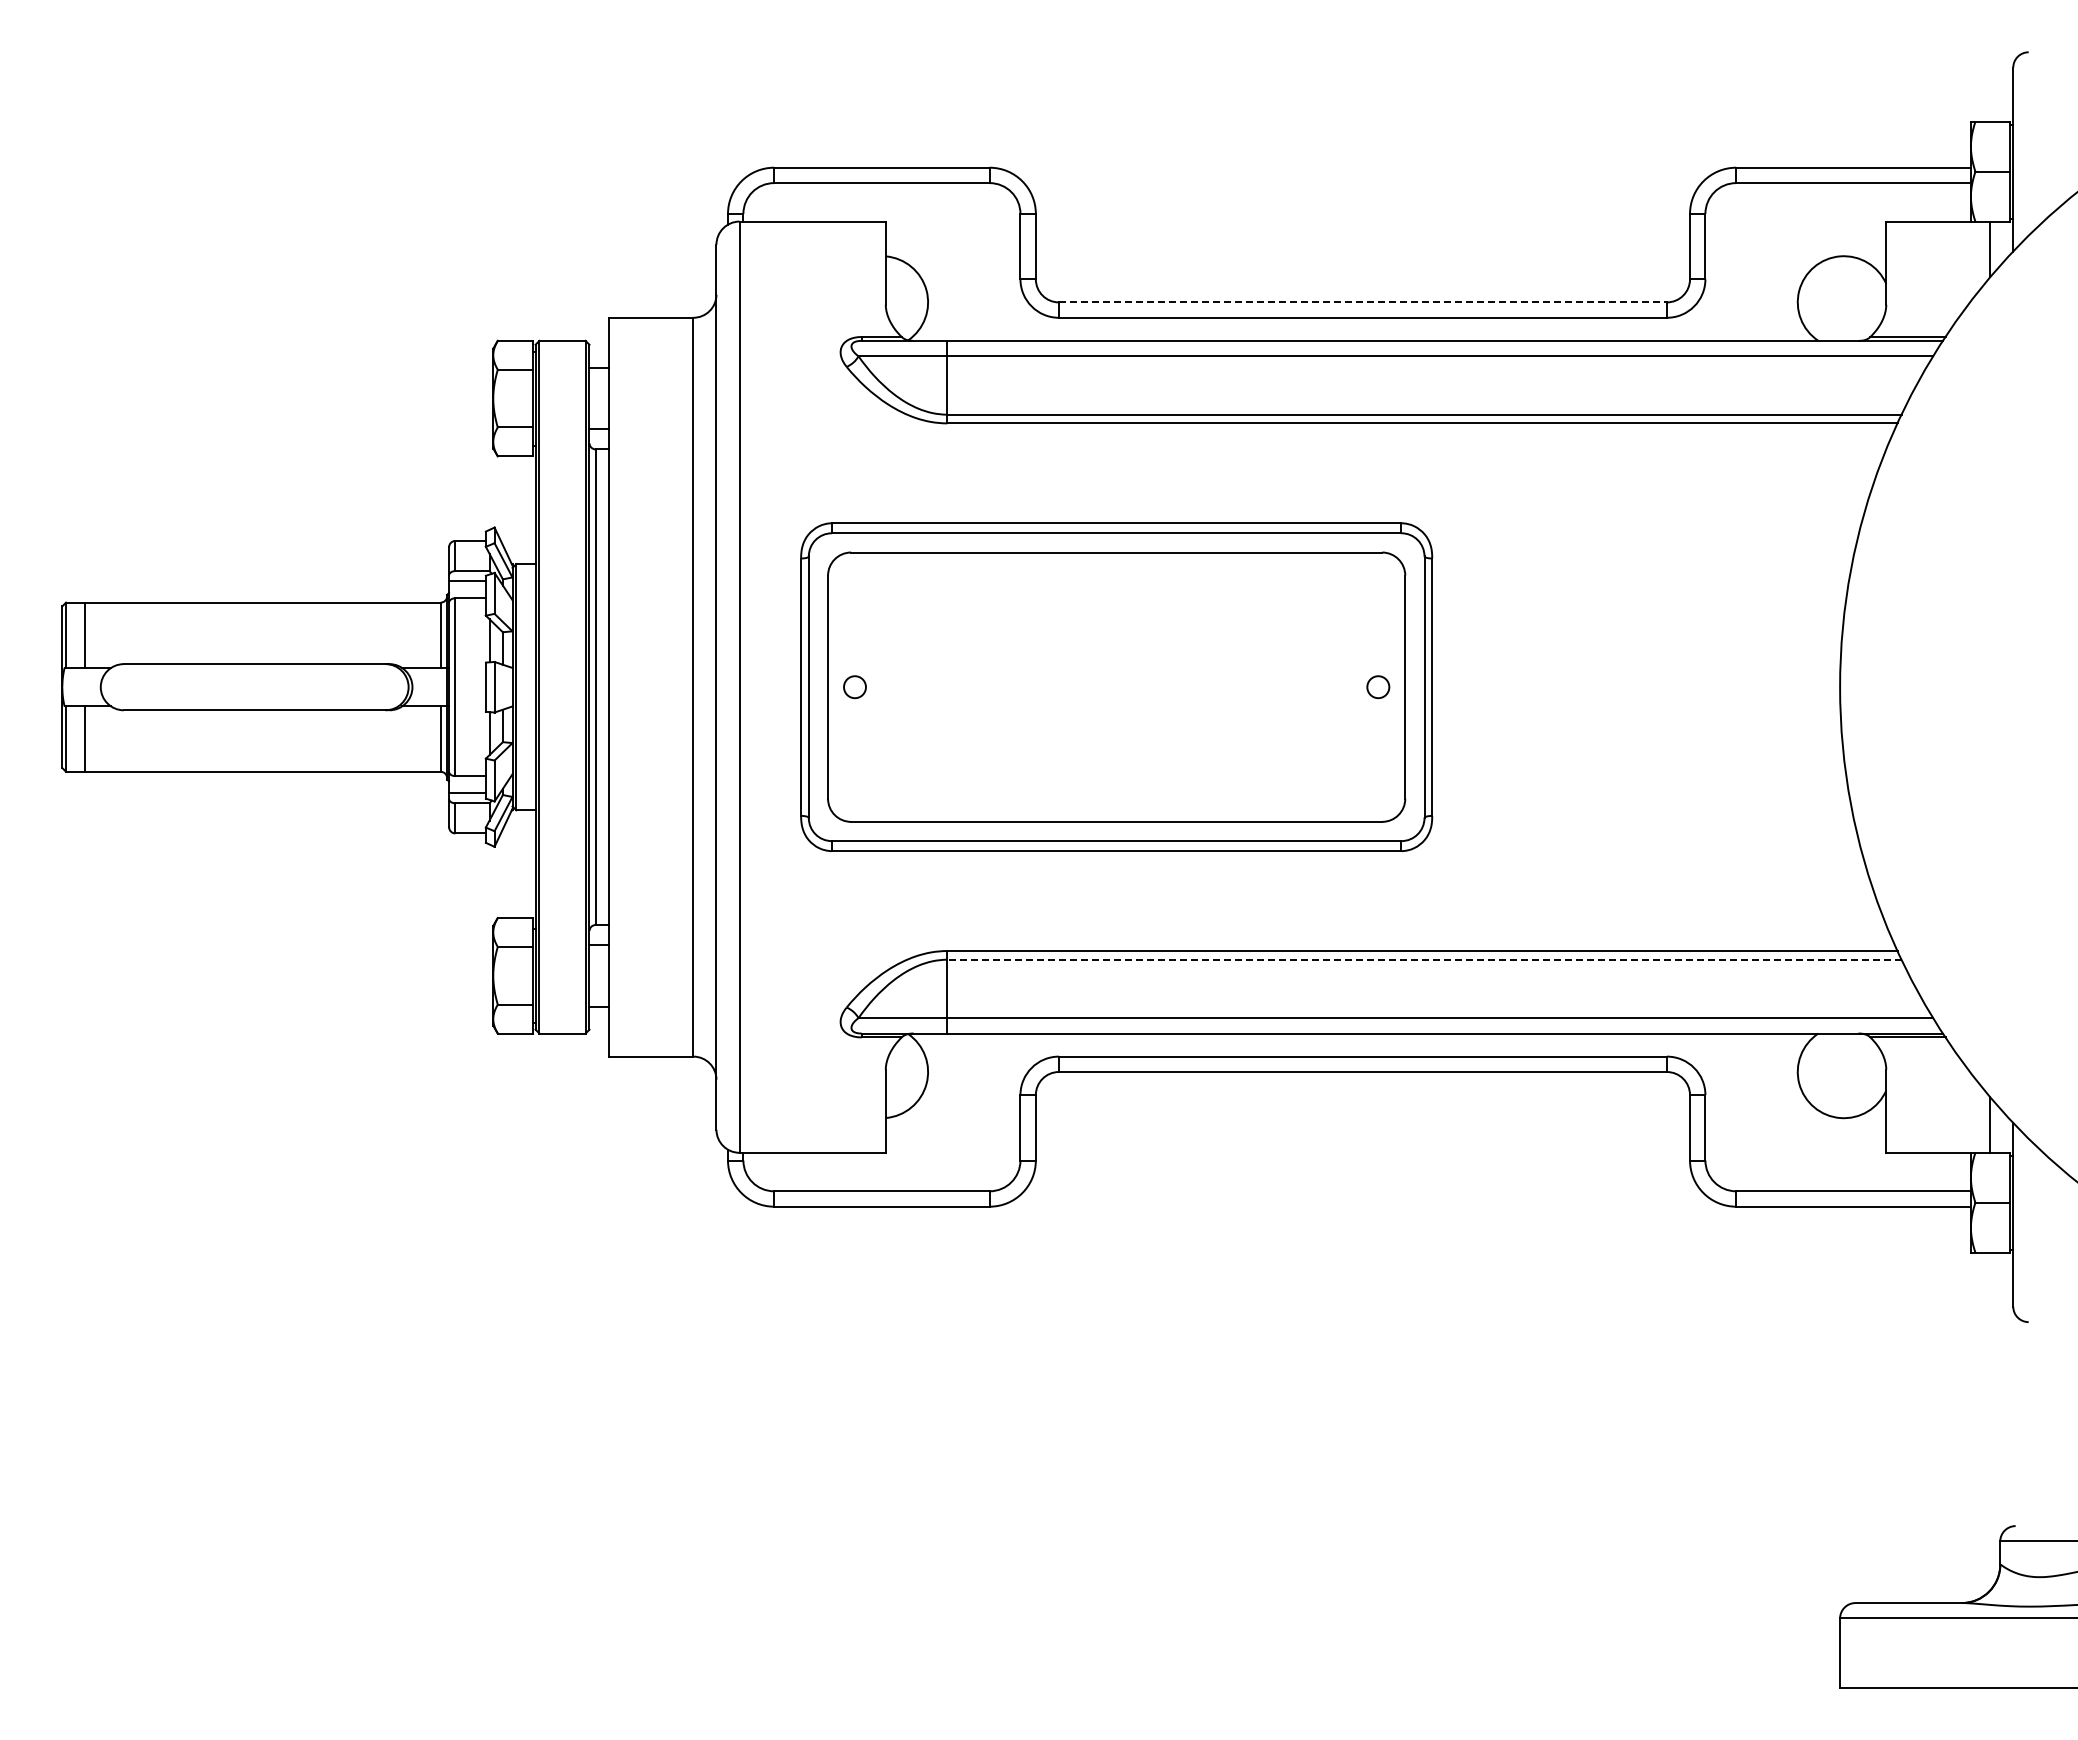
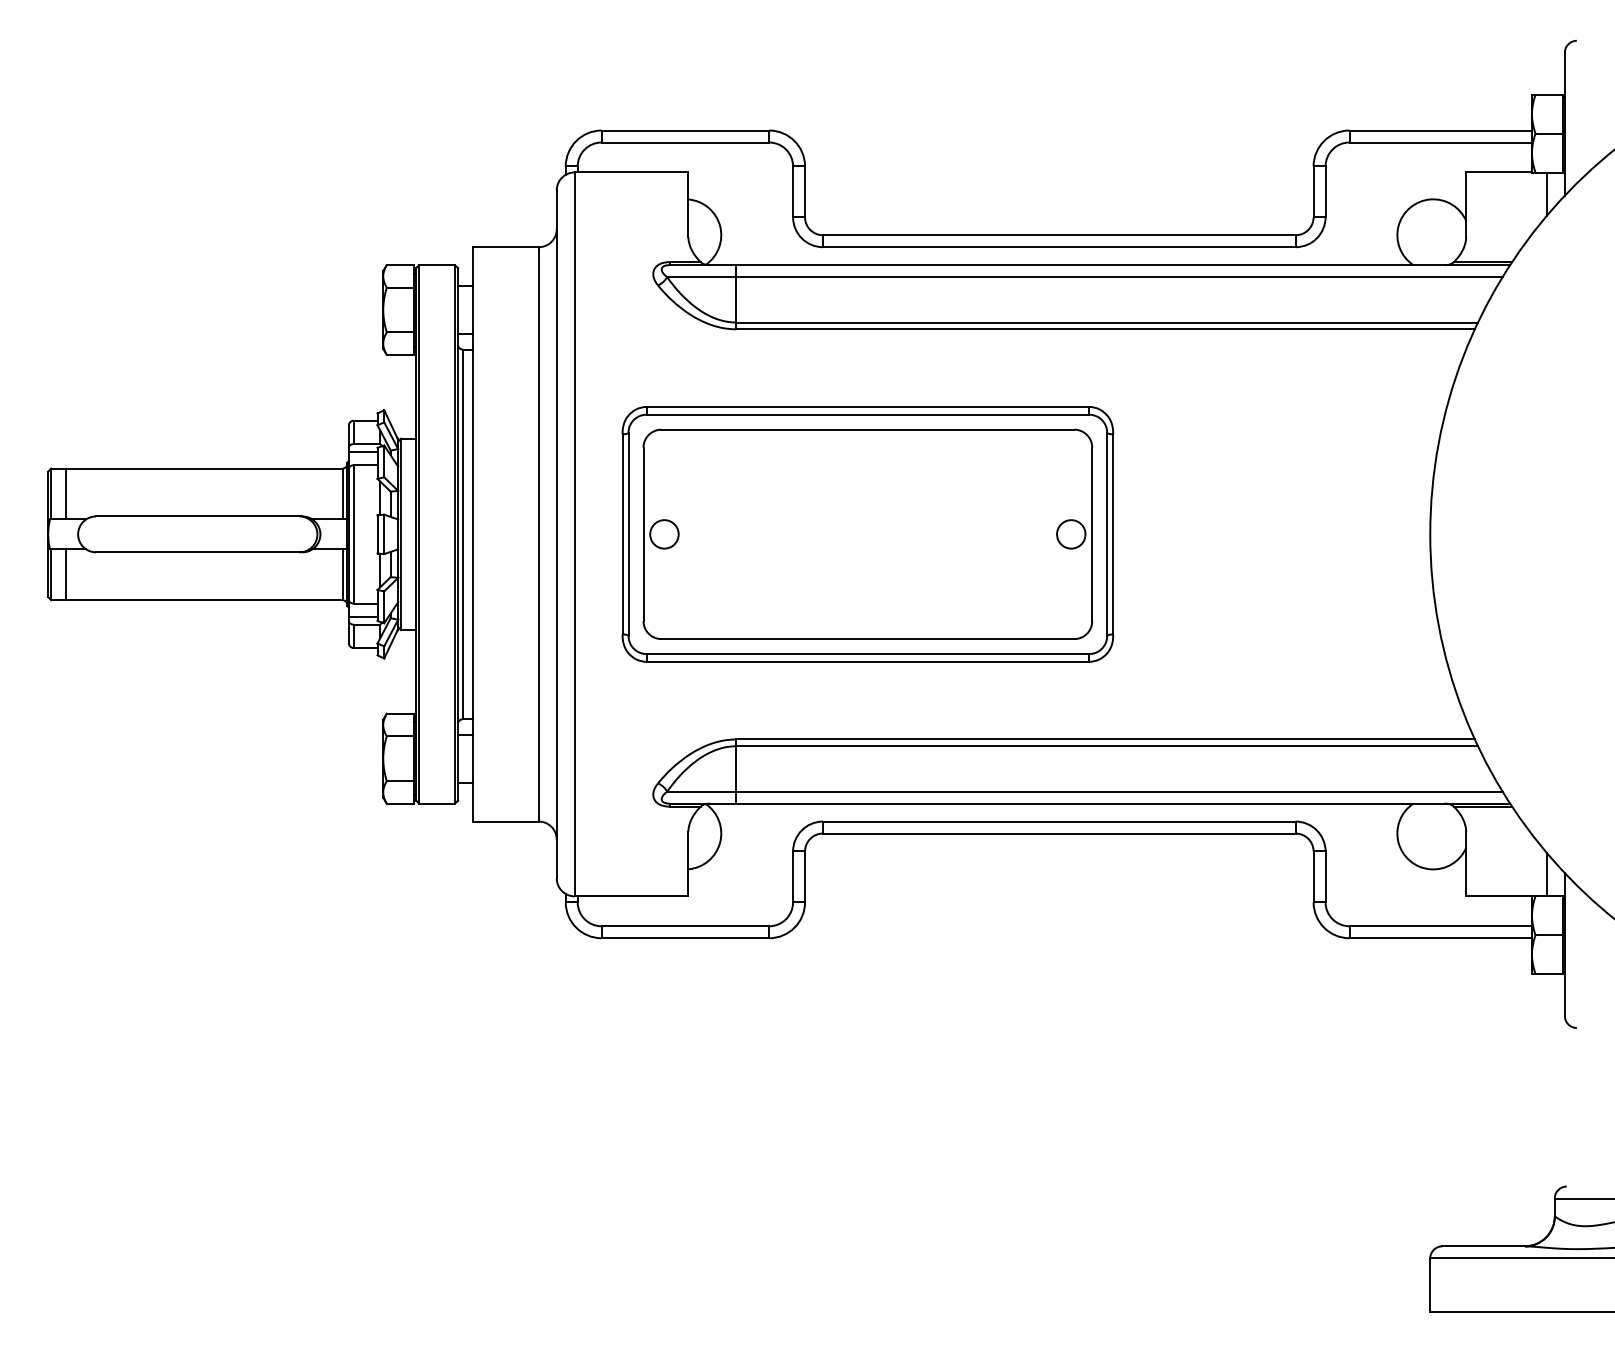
line: (1362, 302) -> (1058, 235), dashed -> solid
circle: (854, 686) -> (664, 533), size x1.67
circle: (1378, 686) -> (1071, 533), size x1.67
line: (1424, 959) -> (1107, 746), dashed -> solid

